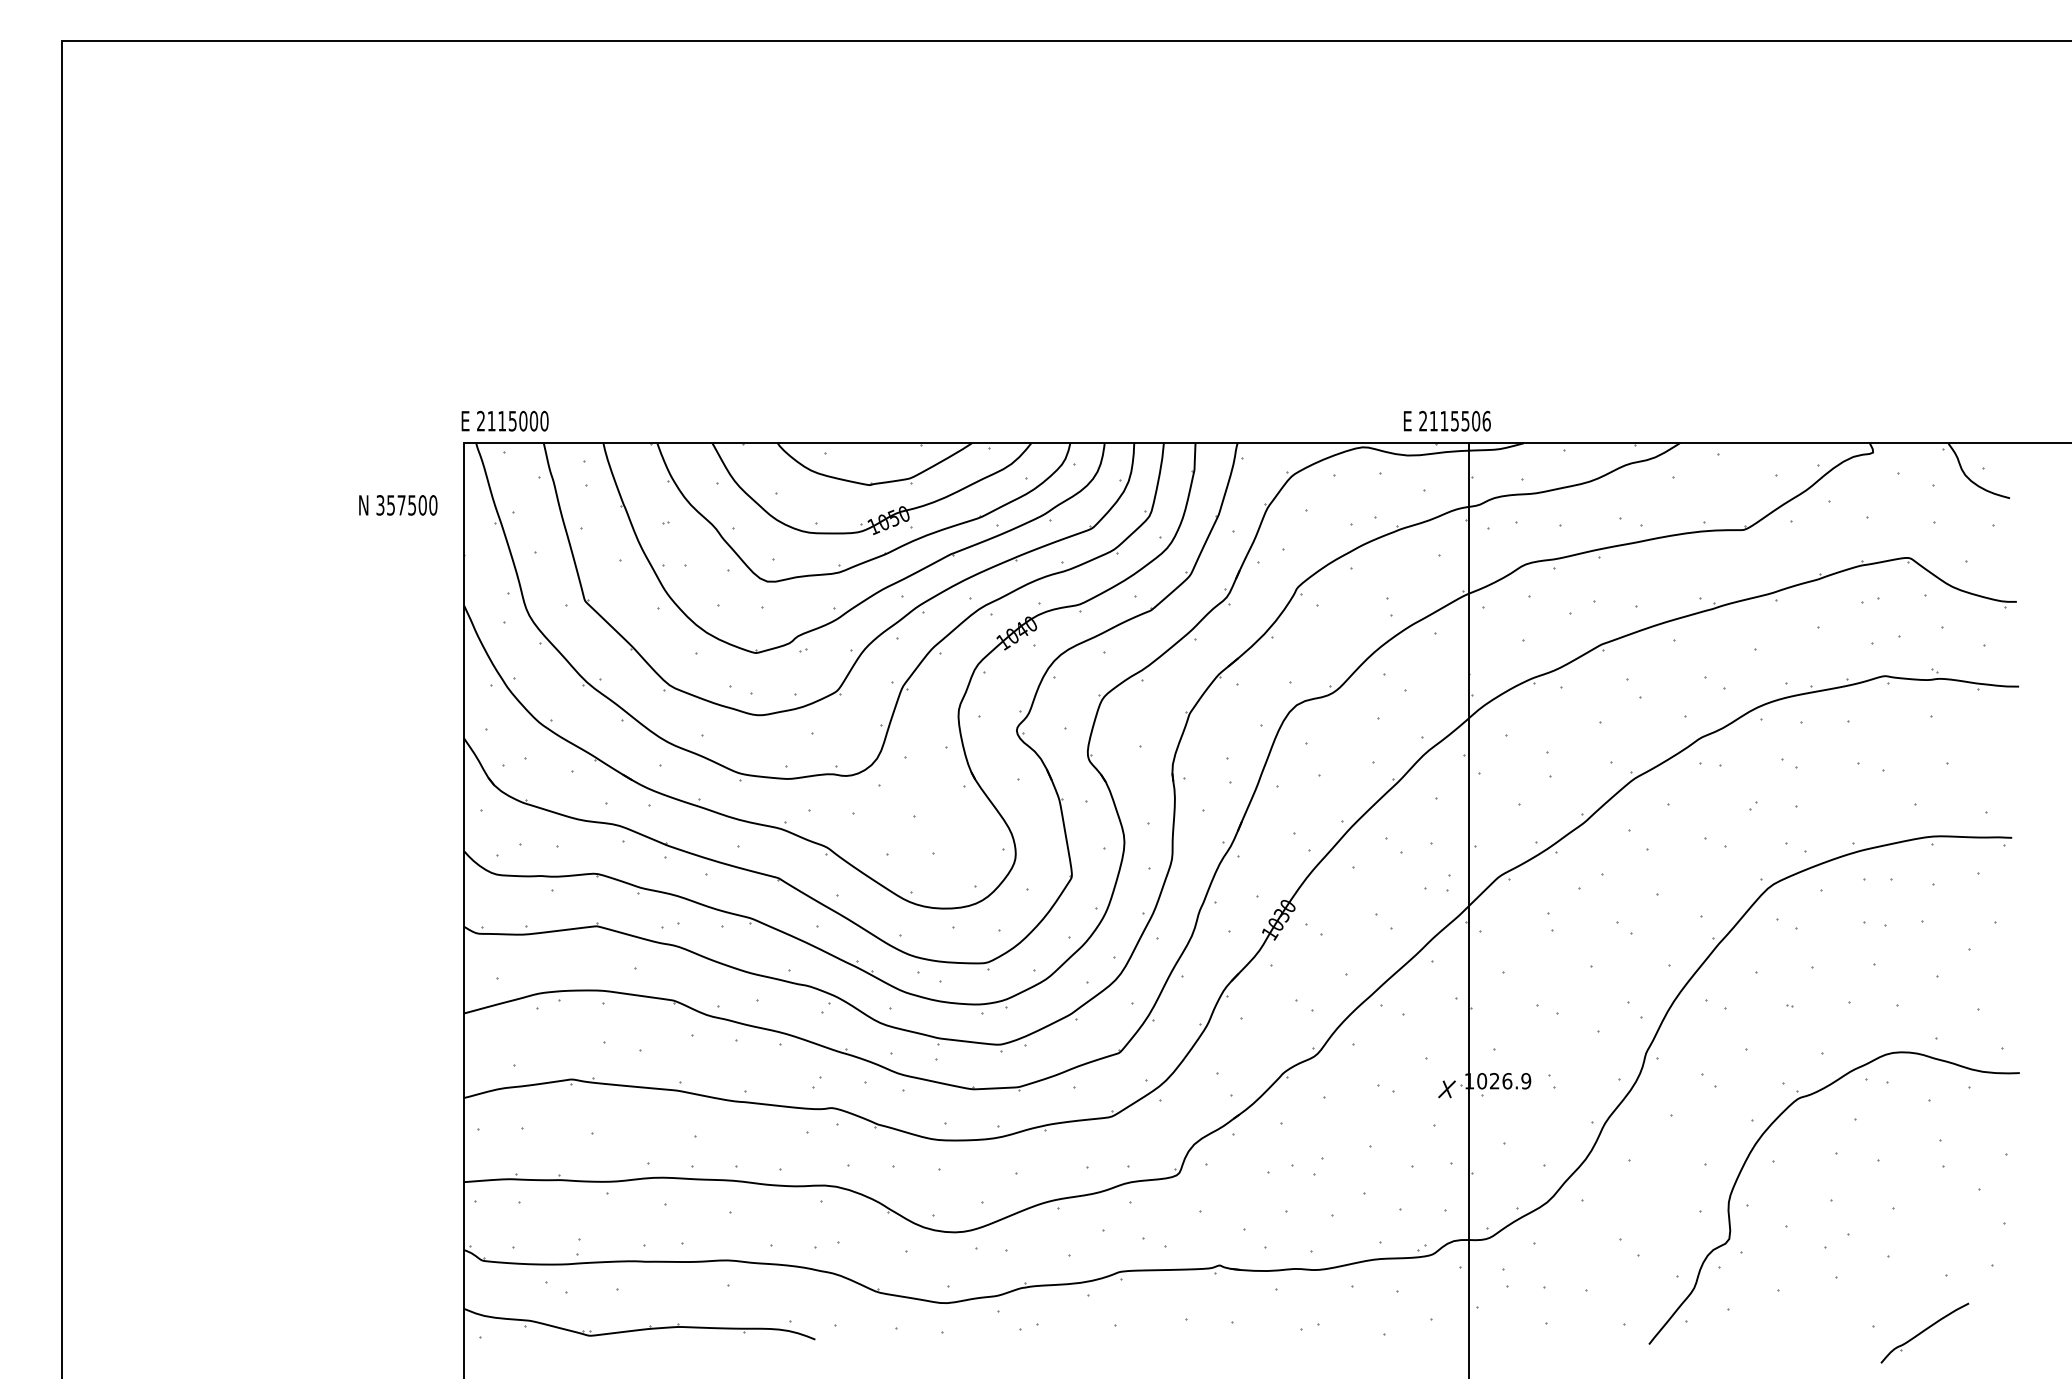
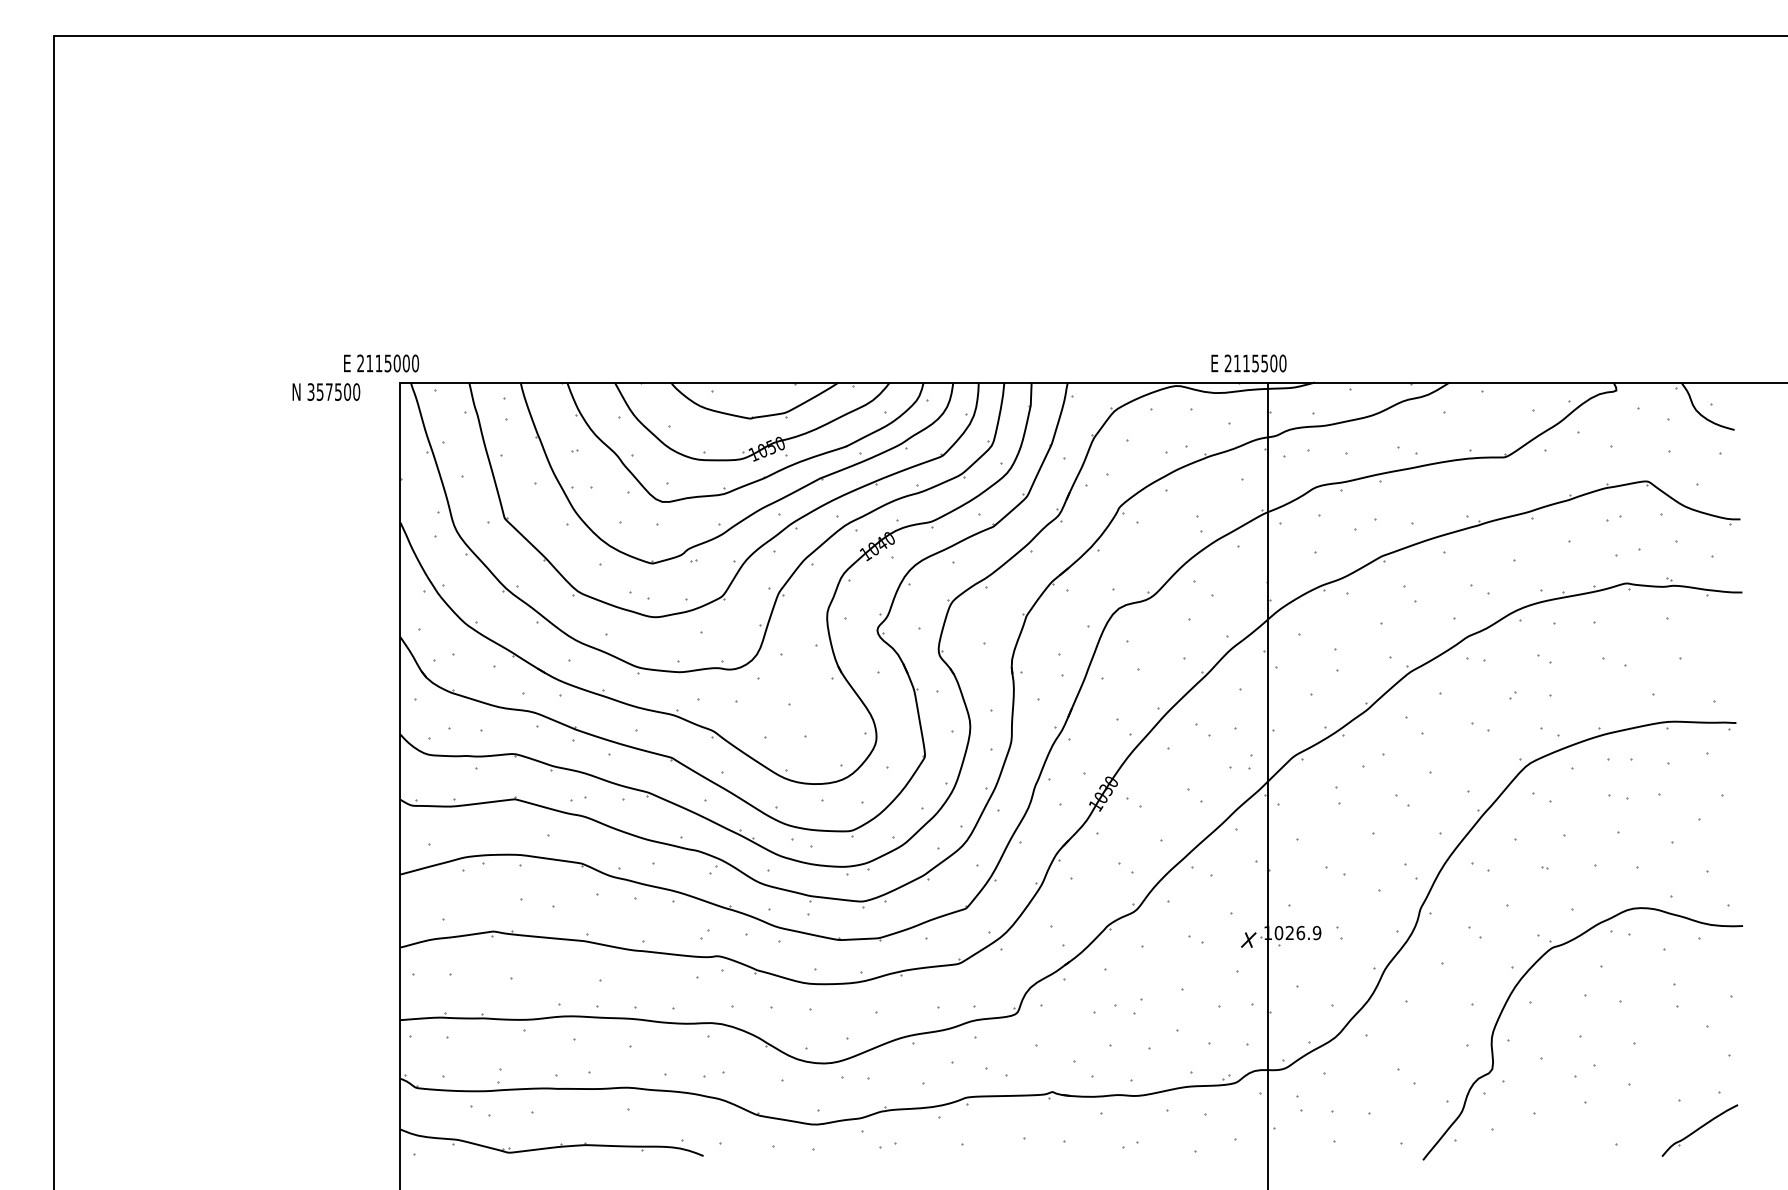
text: (504, 420) -> (380, 362), moved
text: (1486, 420) -> (1282, 362), 2115506 -> 2115500
text: (398, 505) -> (326, 392), moved
part: (1924, 1332) -> (1699, 1130), moved

